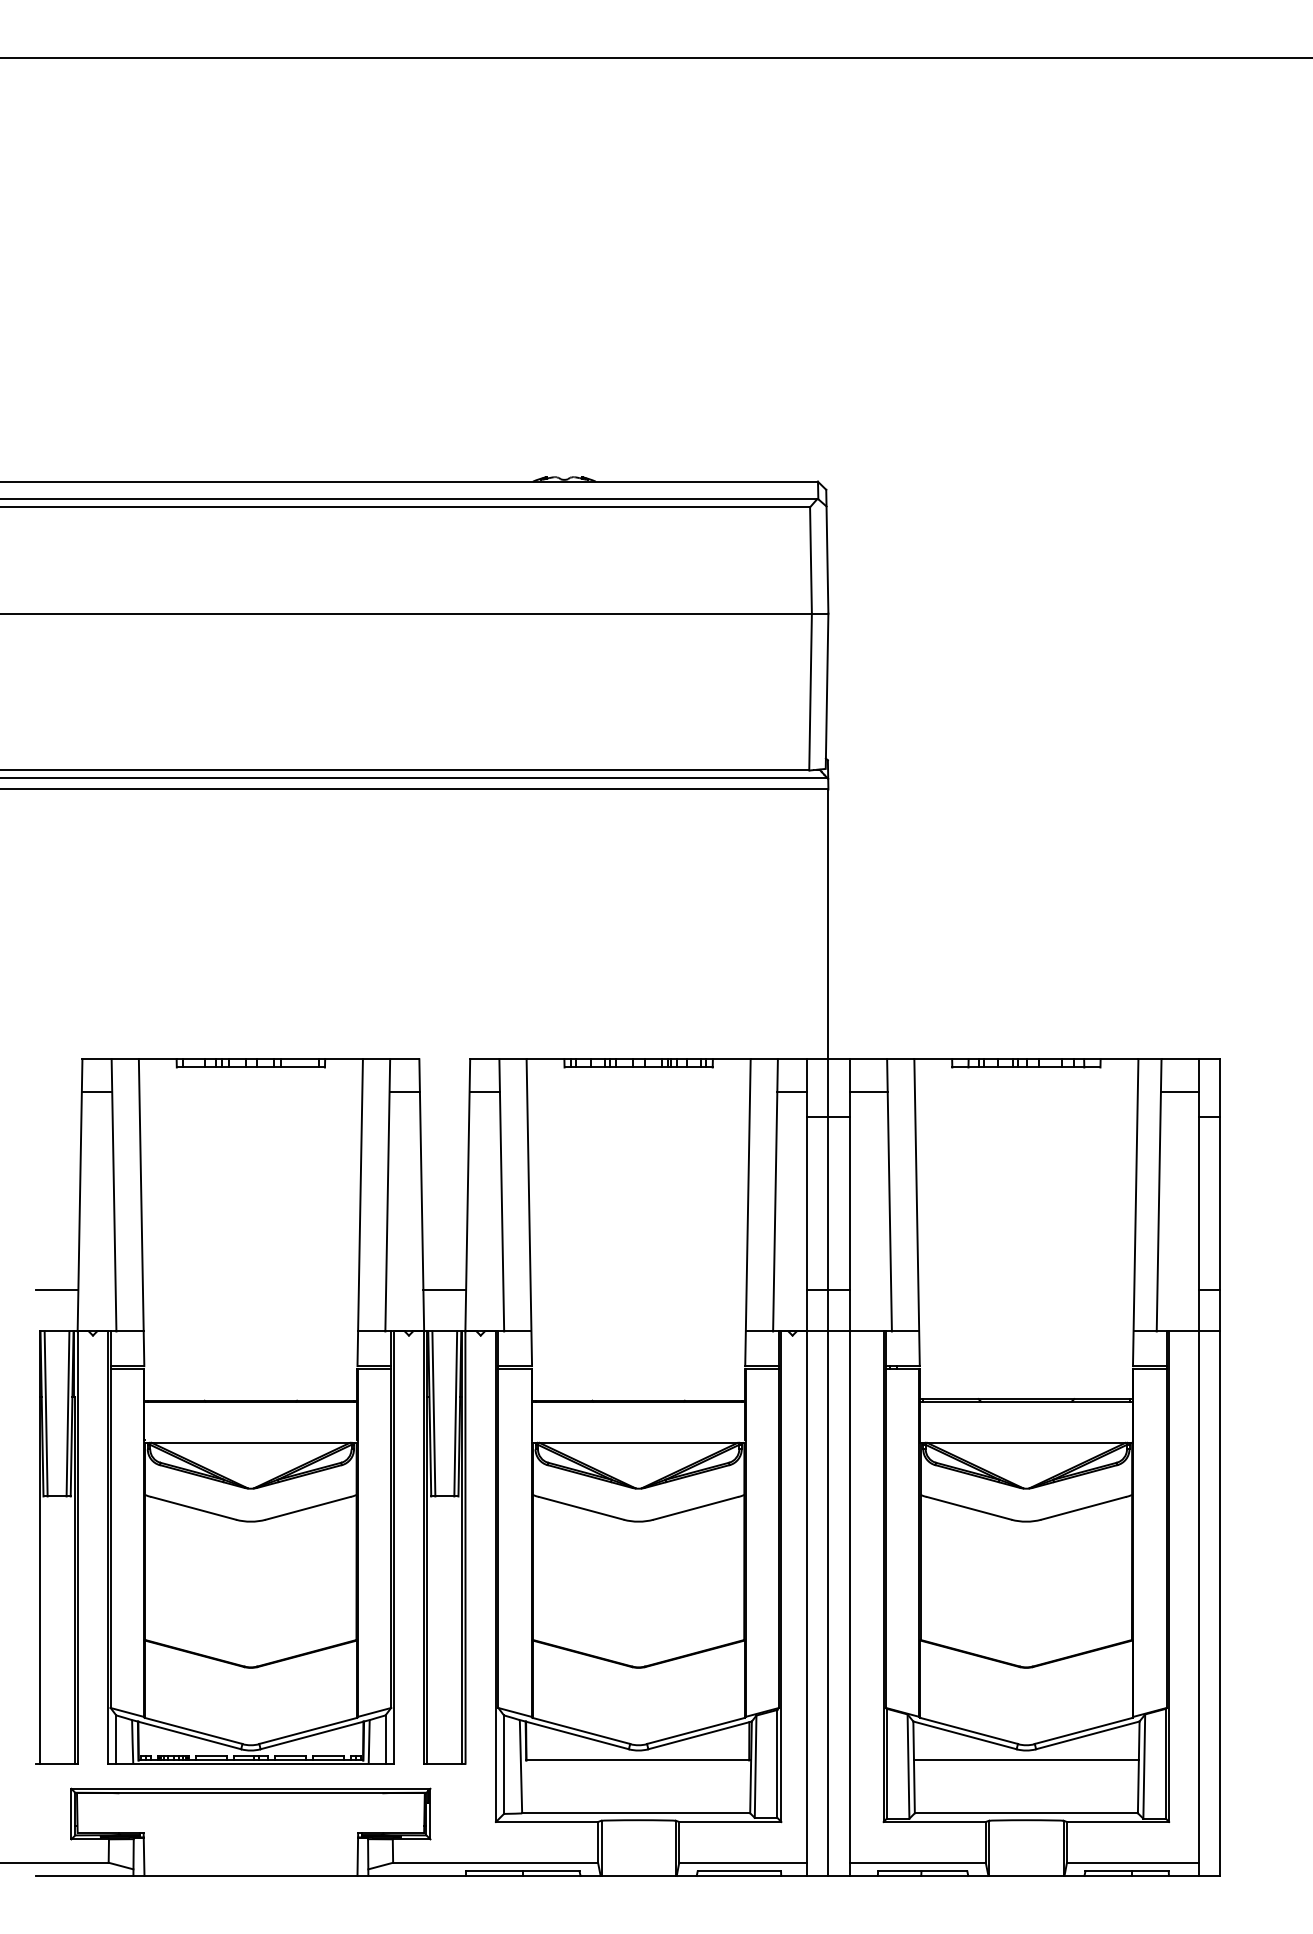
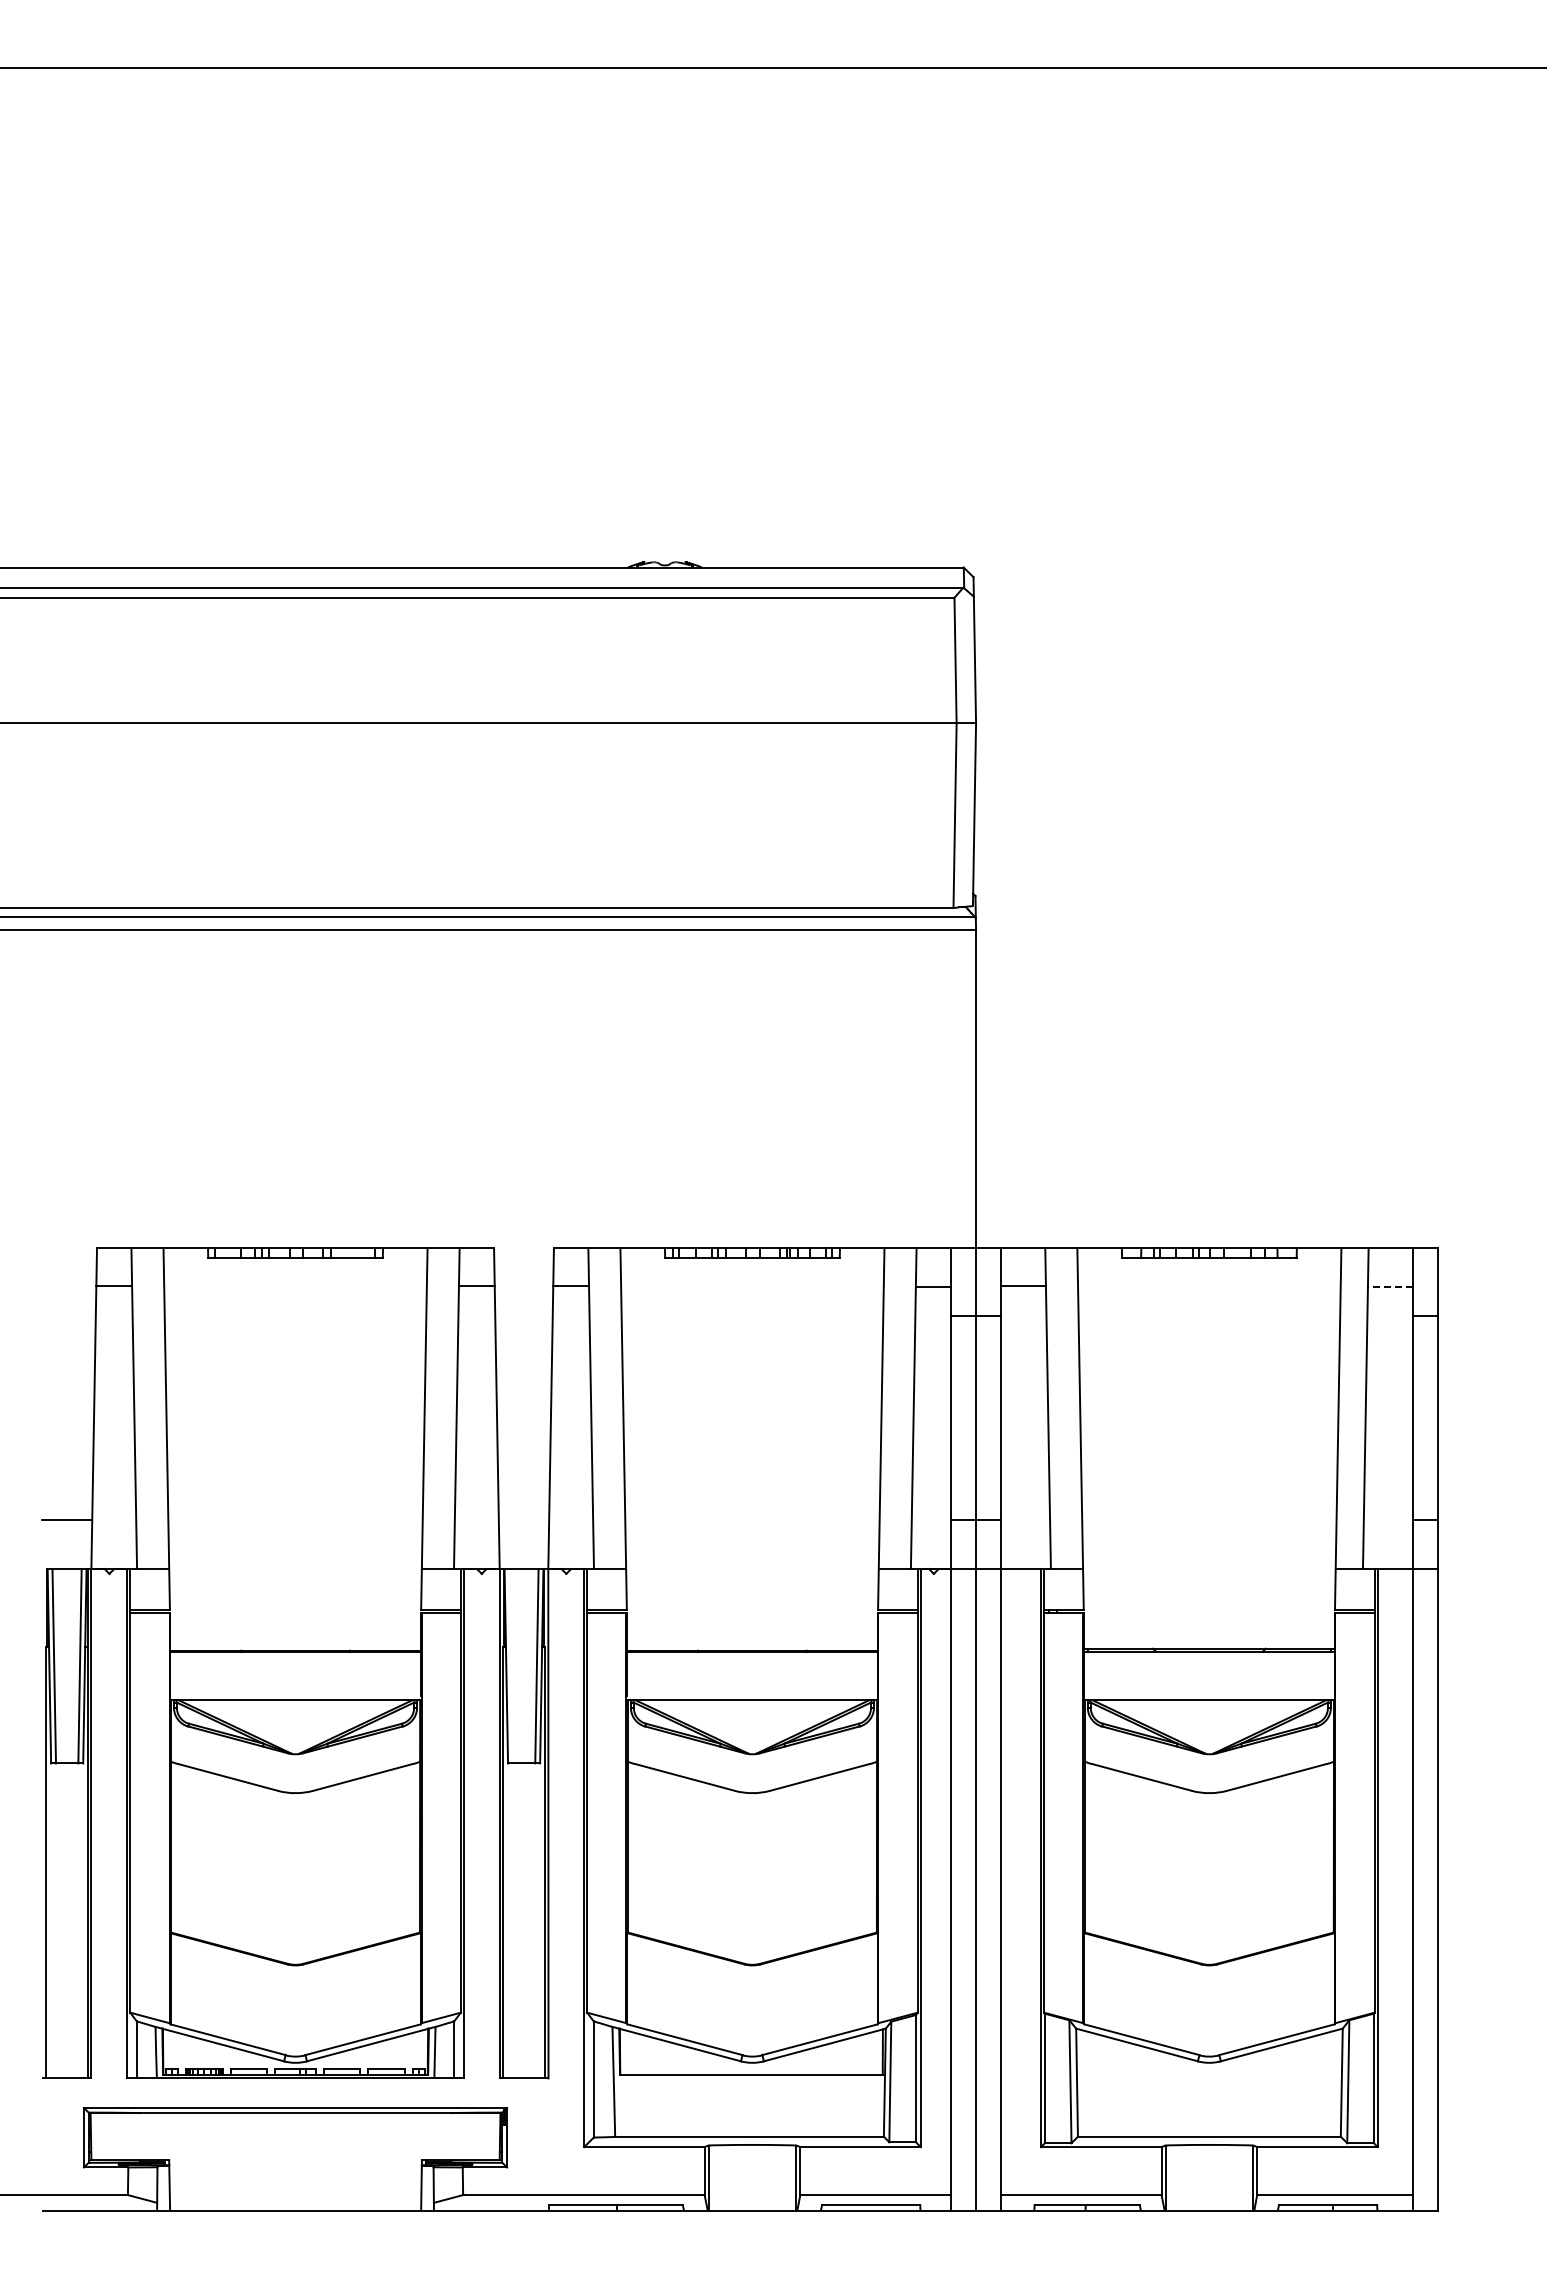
line: (1179, 1092) -> (1389, 1287), solid -> dashed
line: (444, 1290) -> (523, 1520), removed
line: (433, 1414) -> (510, 1666), removed
line: (1025, 1760) -> (1208, 2074), removed

